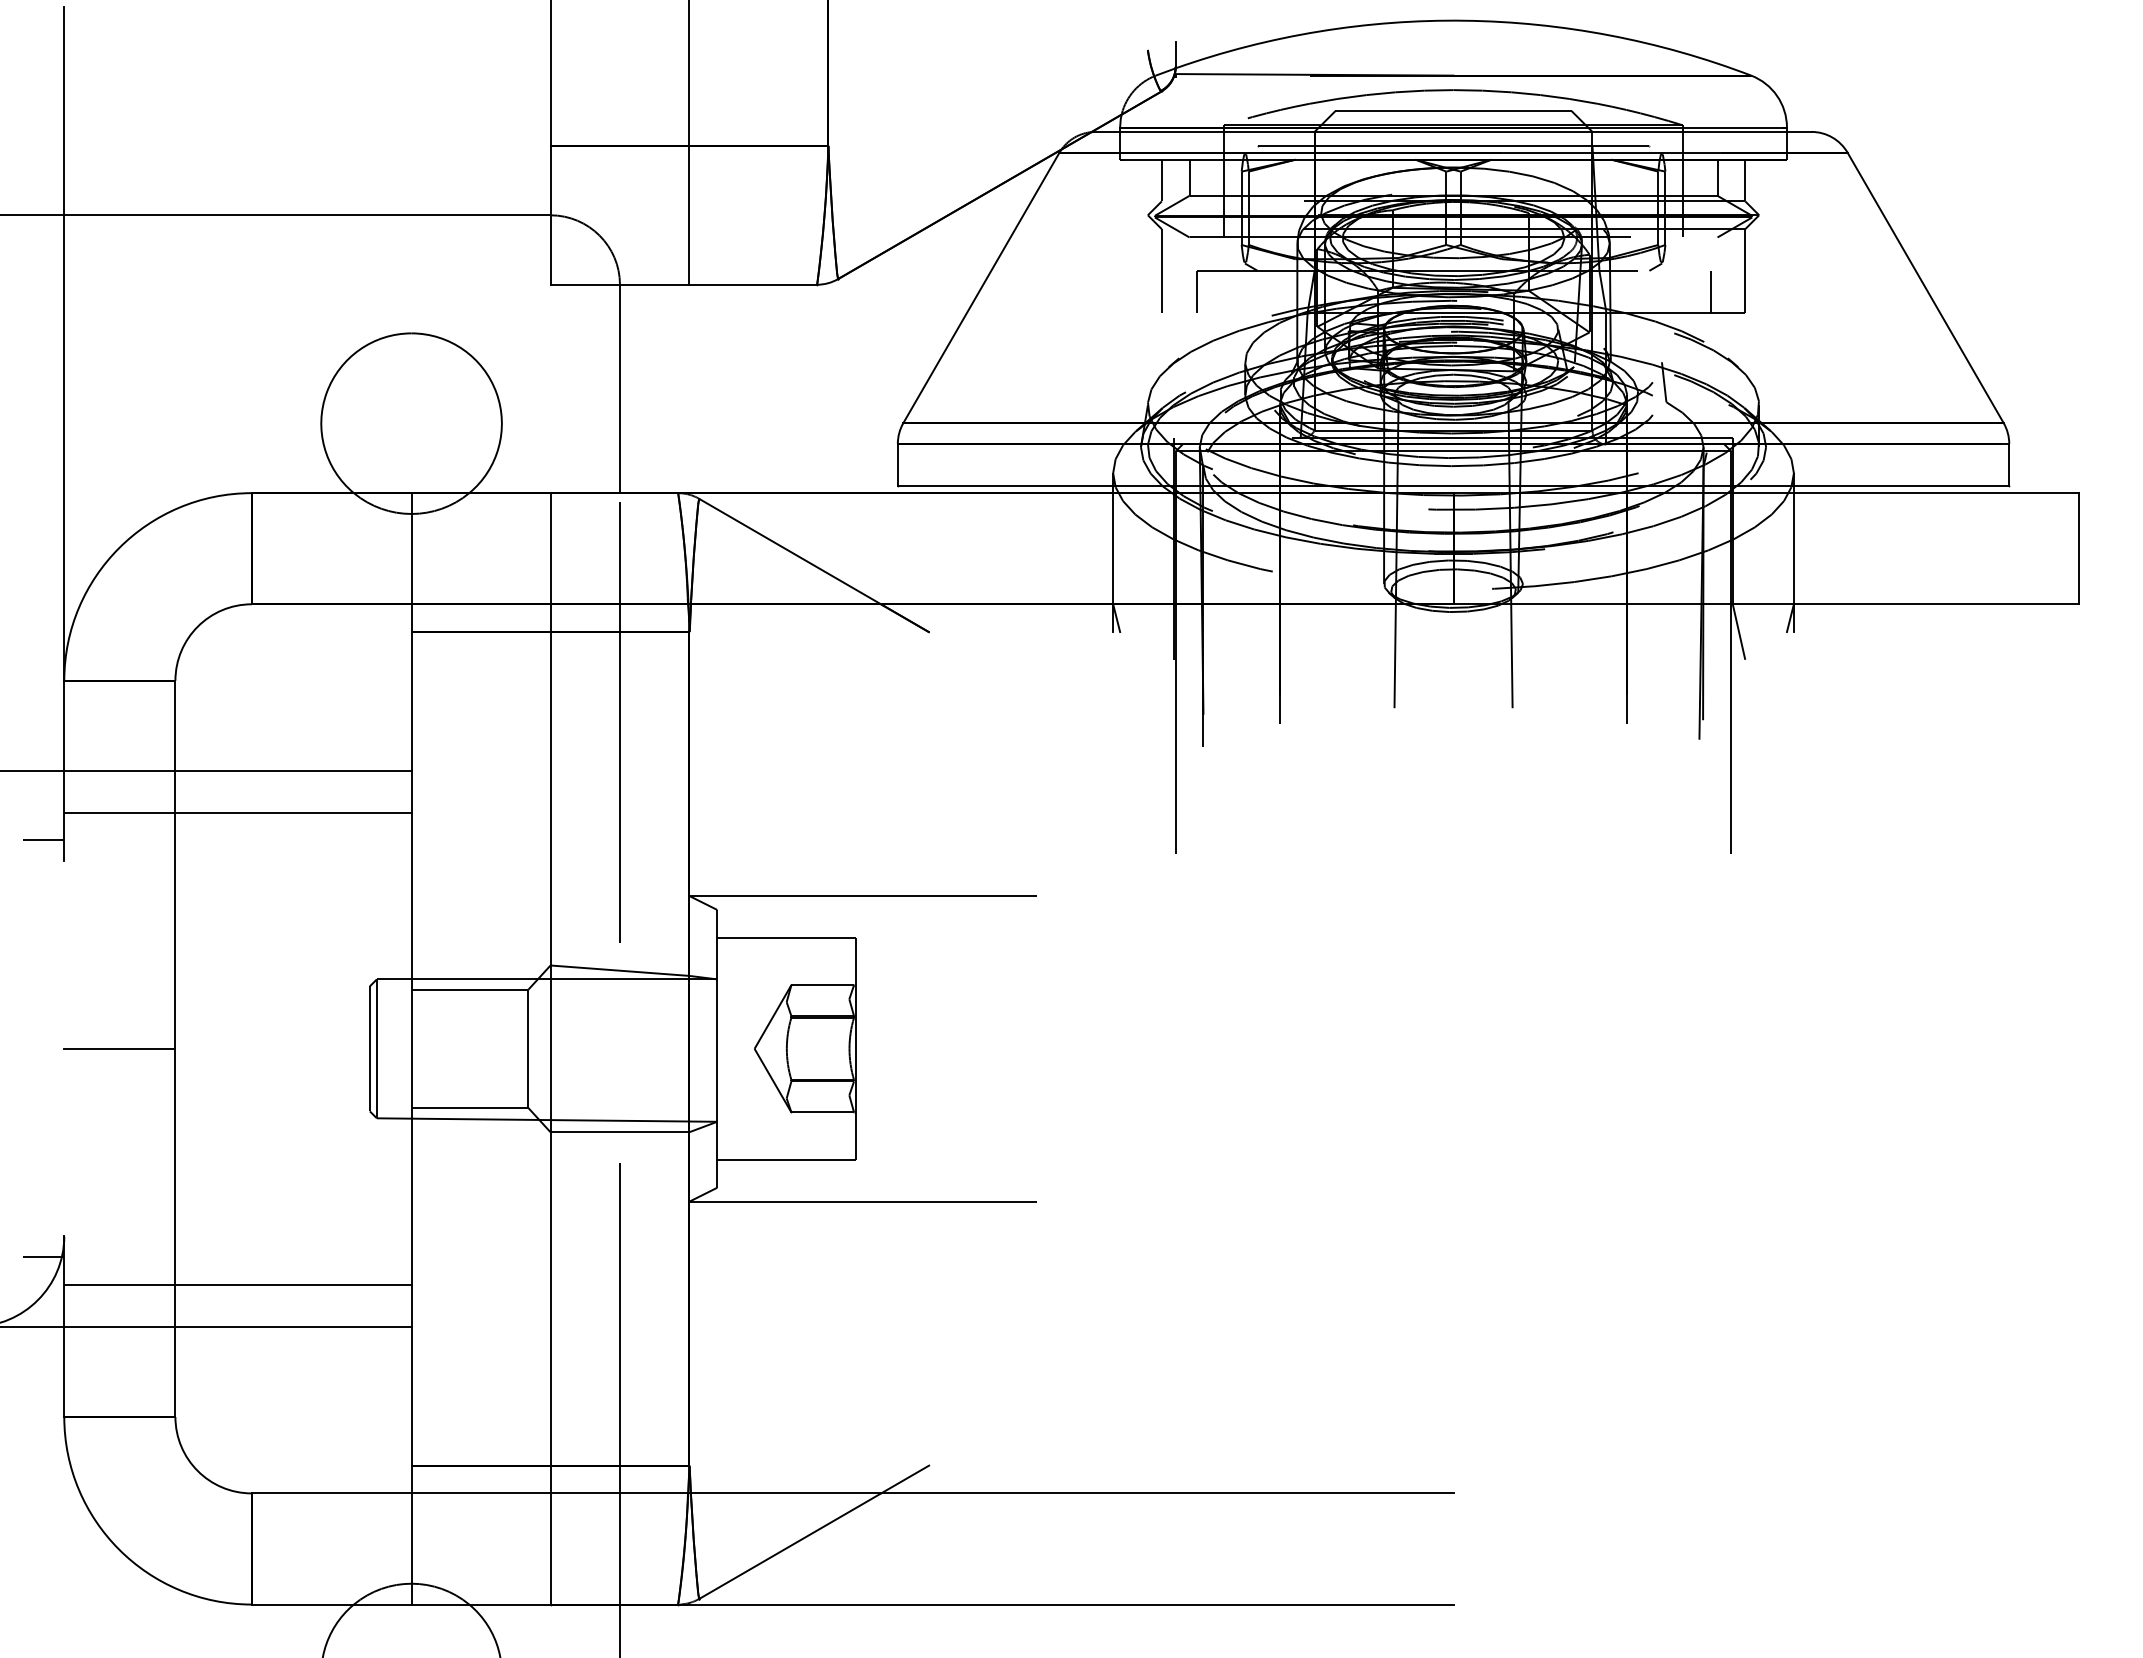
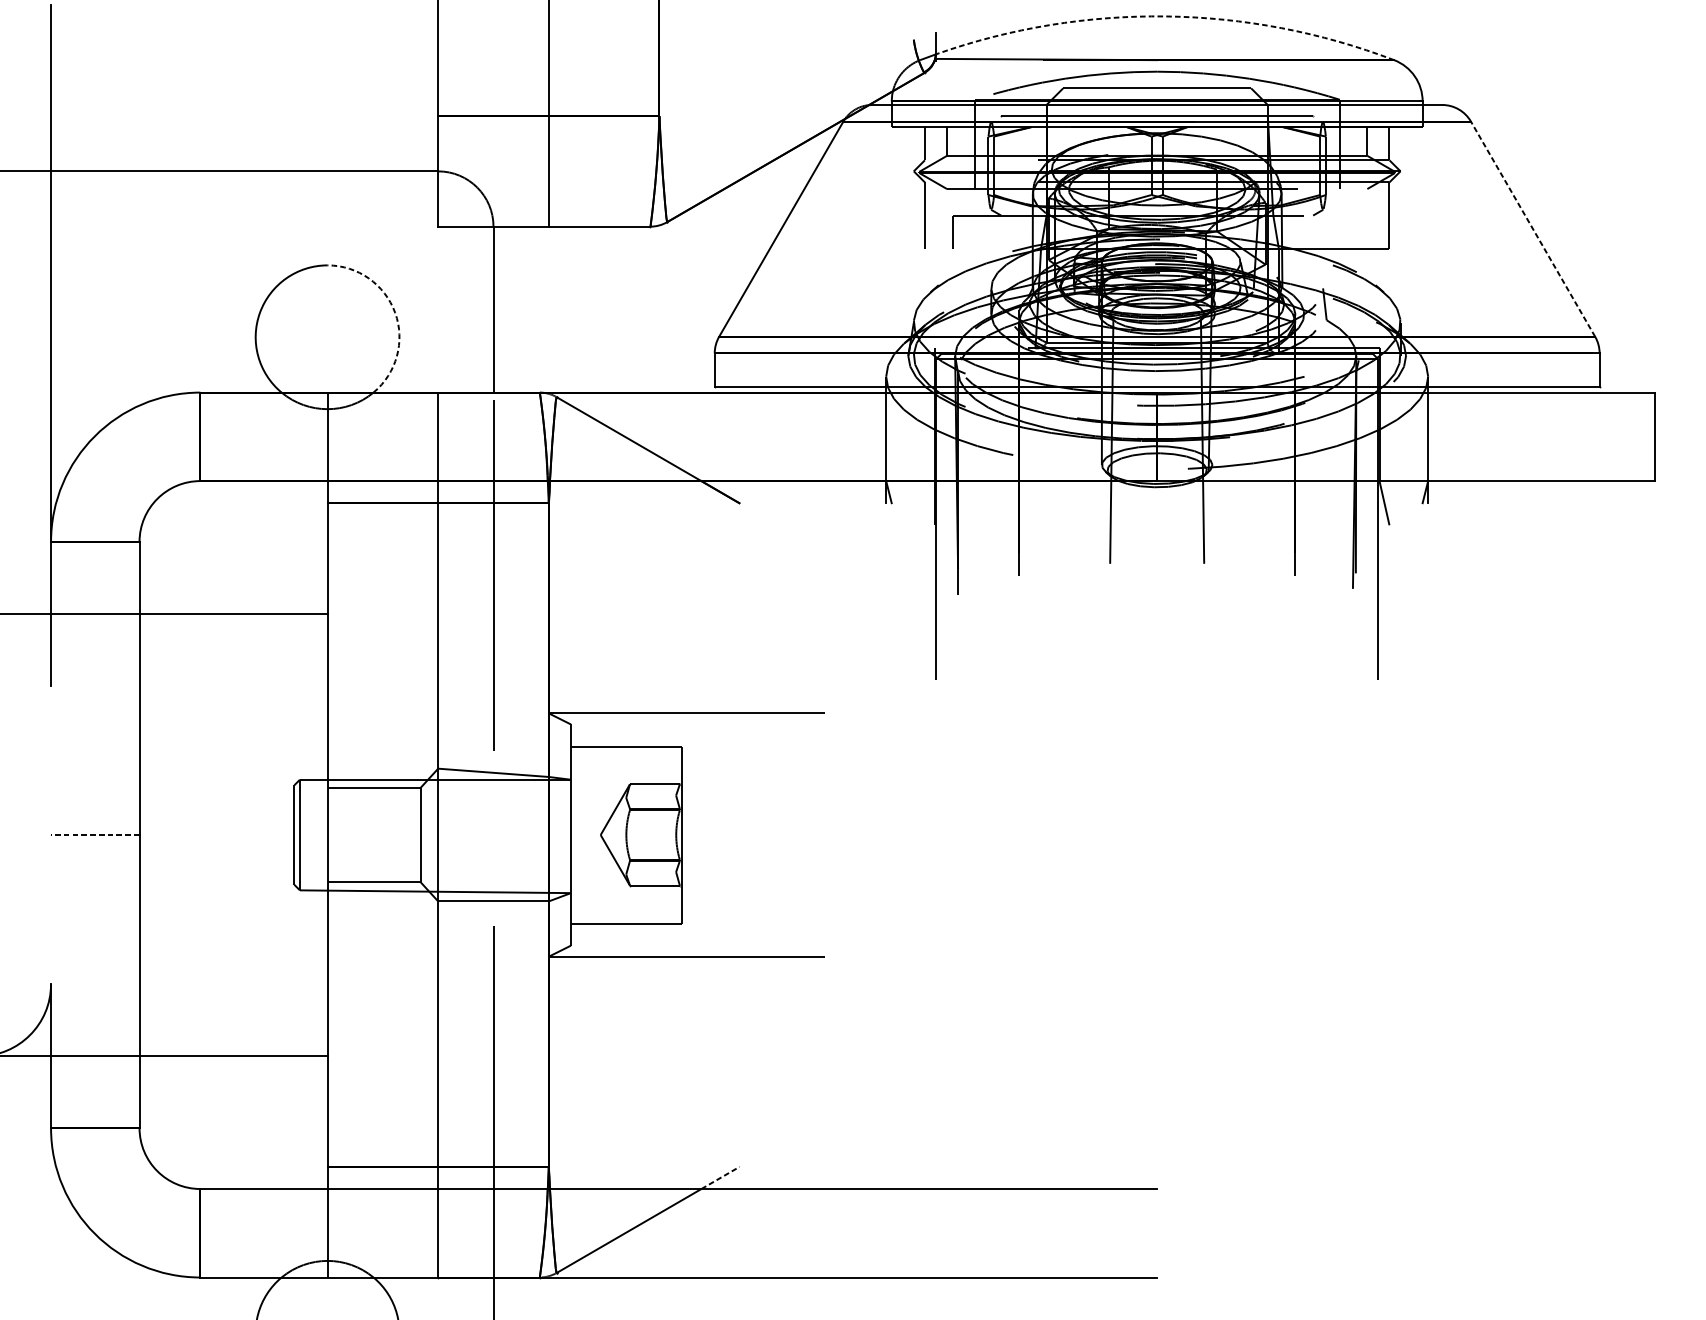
arc: (1464, 20) -> (1165, 16), solid -> dashed
line: (1925, 287) -> (1532, 228), solid -> dashed
line: (1710, 291) -> (1361, 232), removed
arc: (496, 393) -> (395, 313), solid -> dashed
line: (237, 812) -> (188, 646), removed
line: (43, 840) -> (34, 669), removed
line: (119, 1048) -> (95, 834), solid -> dashed
line: (43, 1257) -> (34, 1001), removed
line: (237, 1285) -> (188, 1023), removed
line: (905, 1479) -> (720, 1177), solid -> dashed

